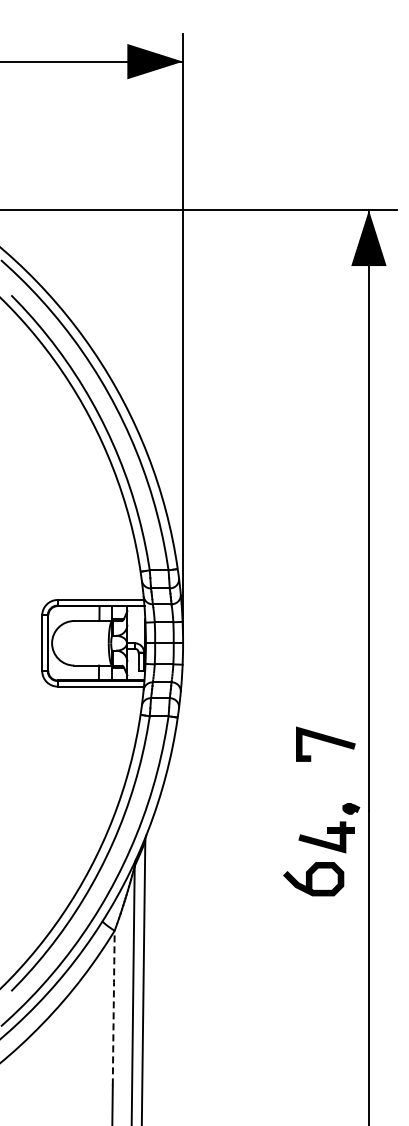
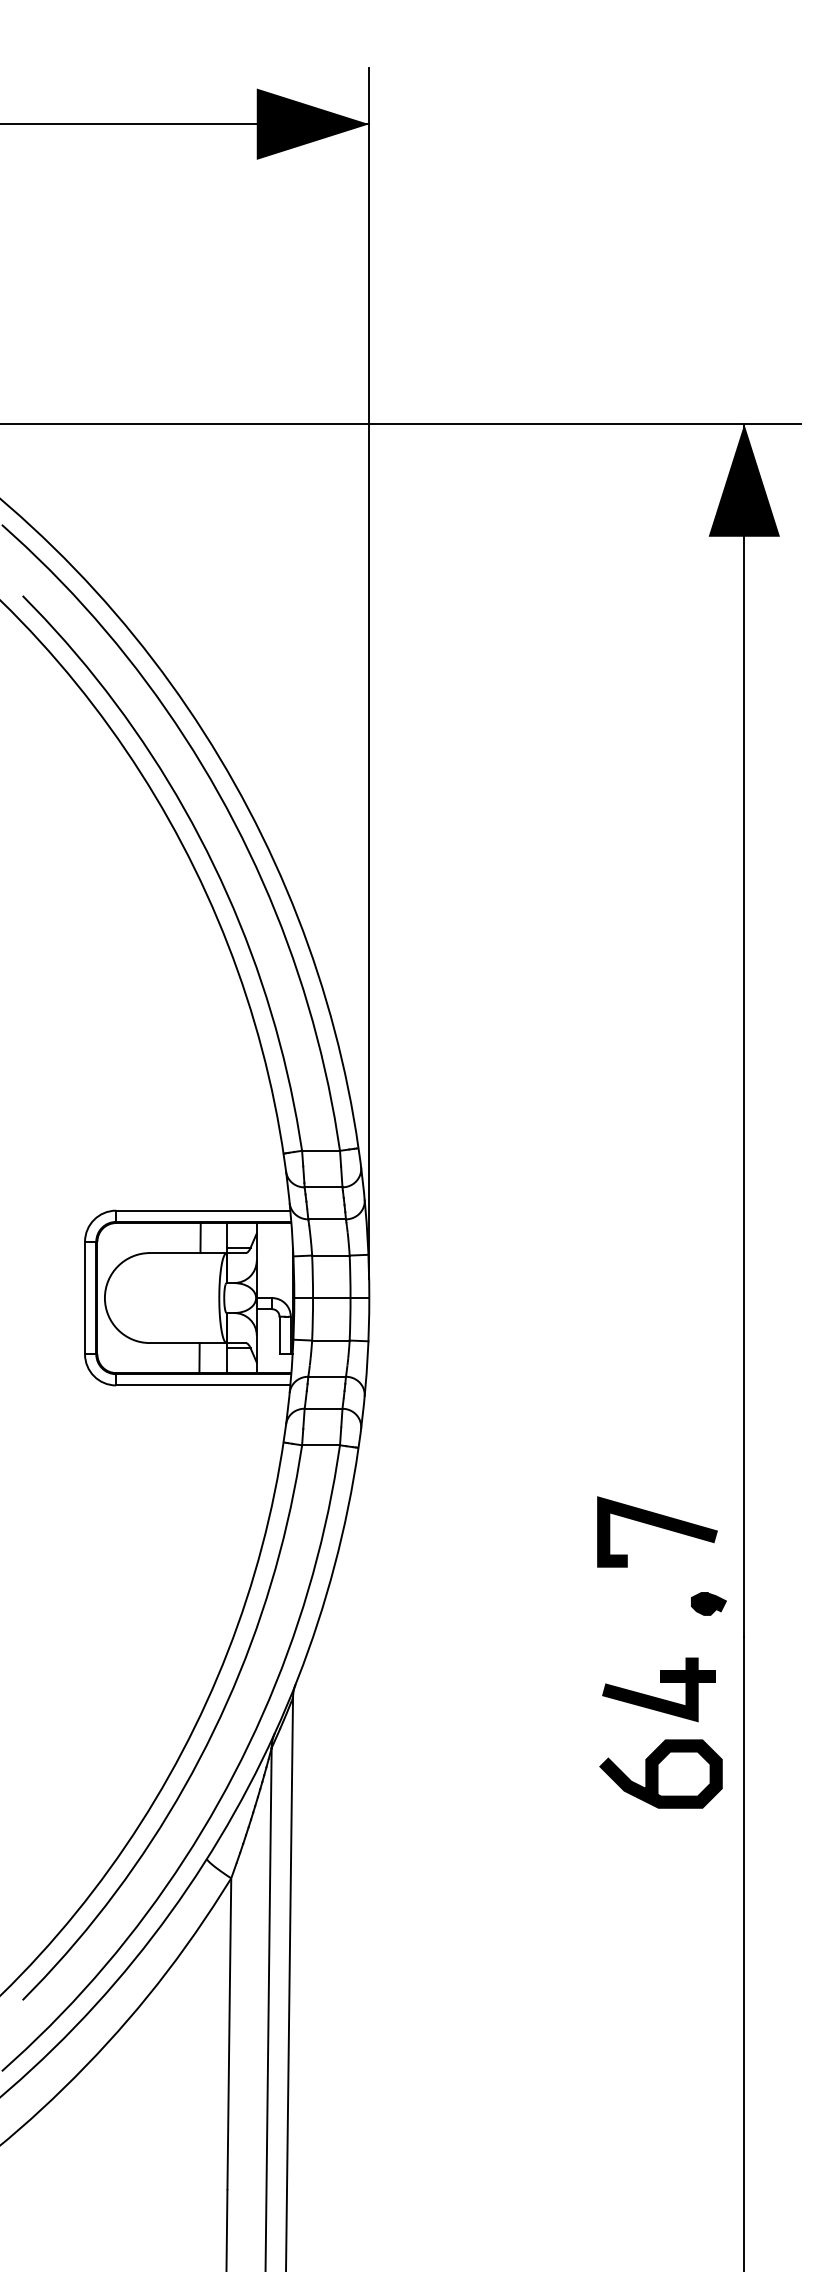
line: (325, 741) -> (656, 1526), moved
part: (351, 808) -> (709, 1603), moved
curve: (312, 879) -> (658, 1774), moved
line: (113, 1007) -> (228, 2033), dashed -> solid

